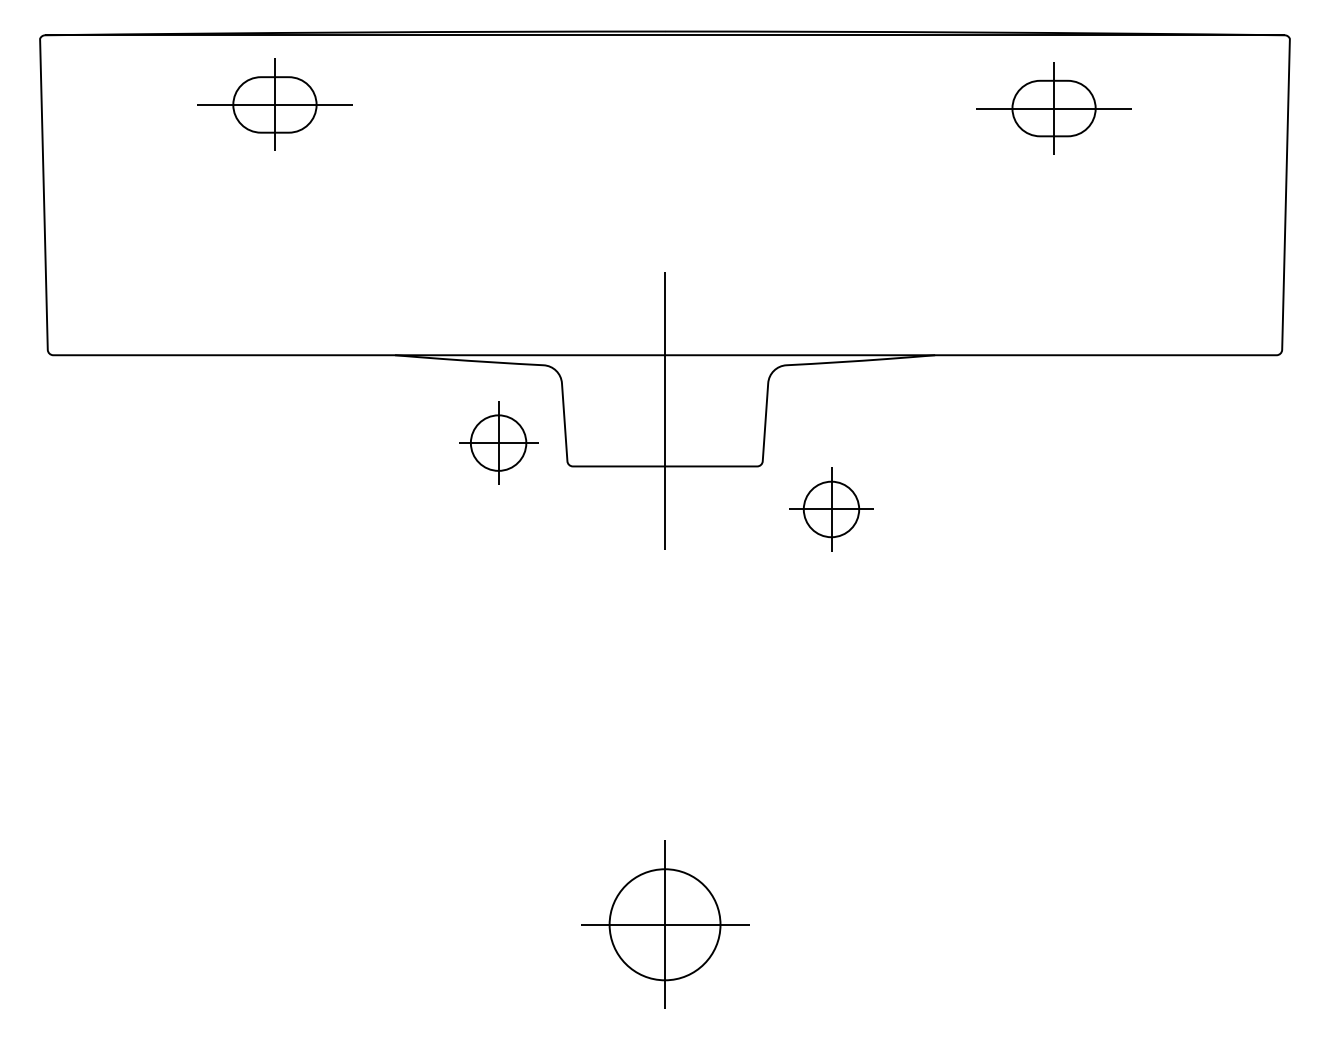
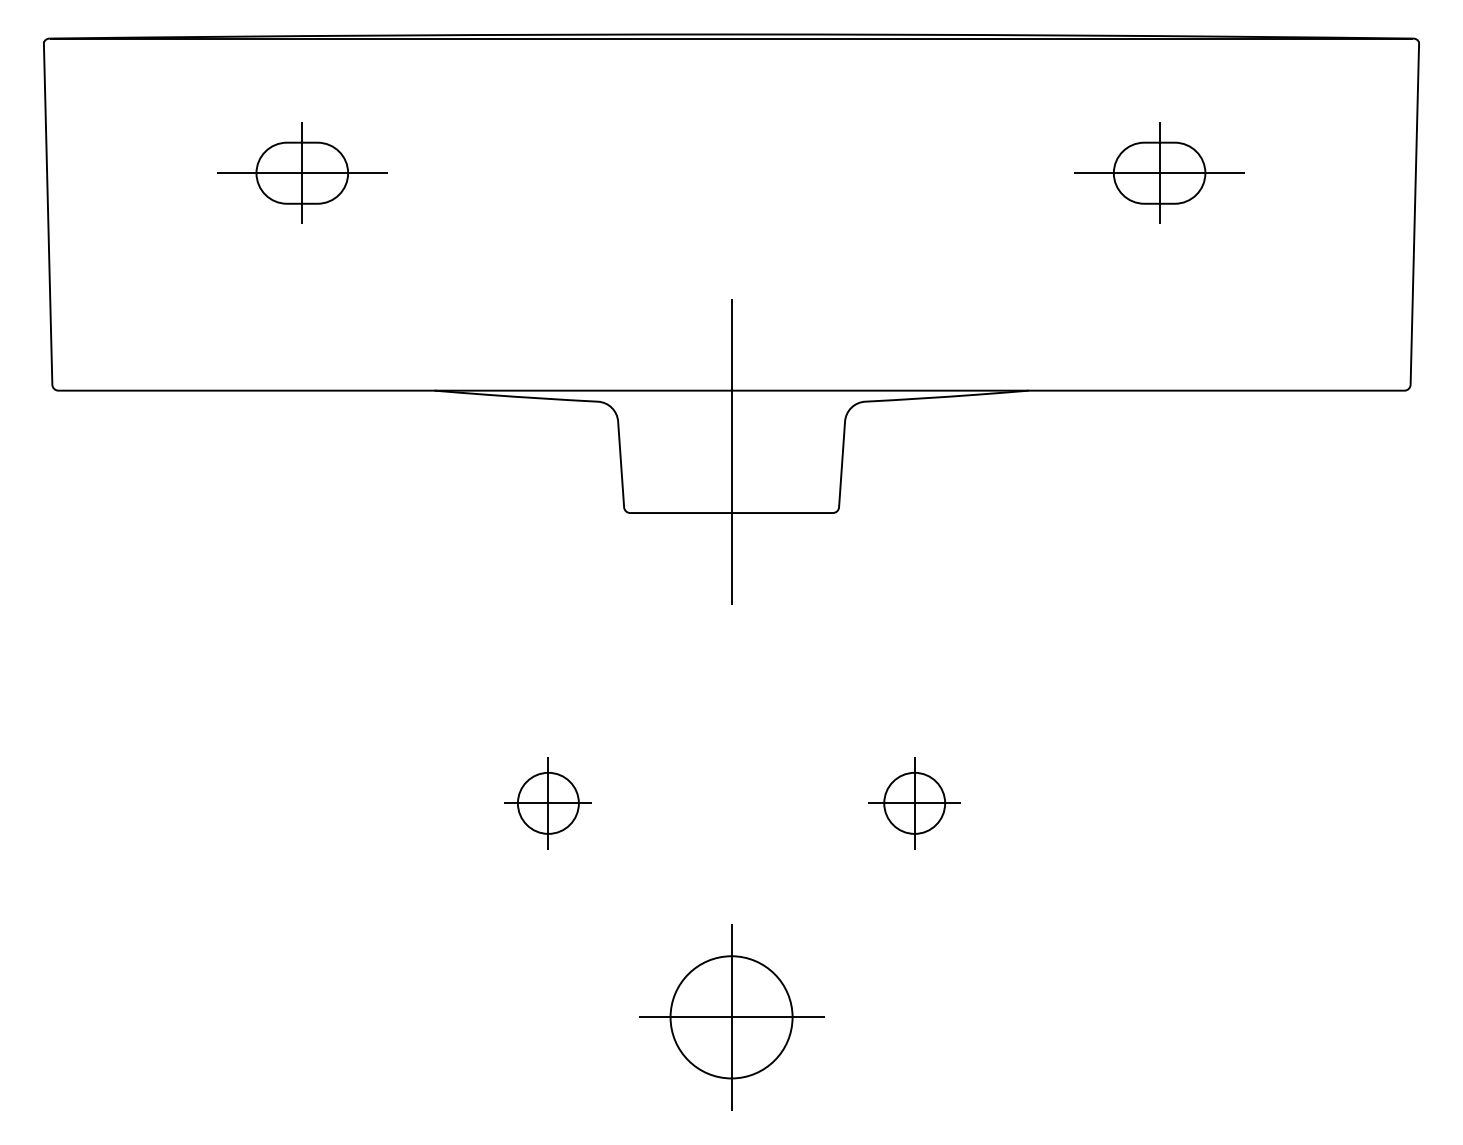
part: (275, 104) -> (302, 172), moved
part: (1053, 107) -> (1159, 172), moved
part: (497, 443) -> (547, 803), moved
part: (831, 509) -> (914, 803), moved

